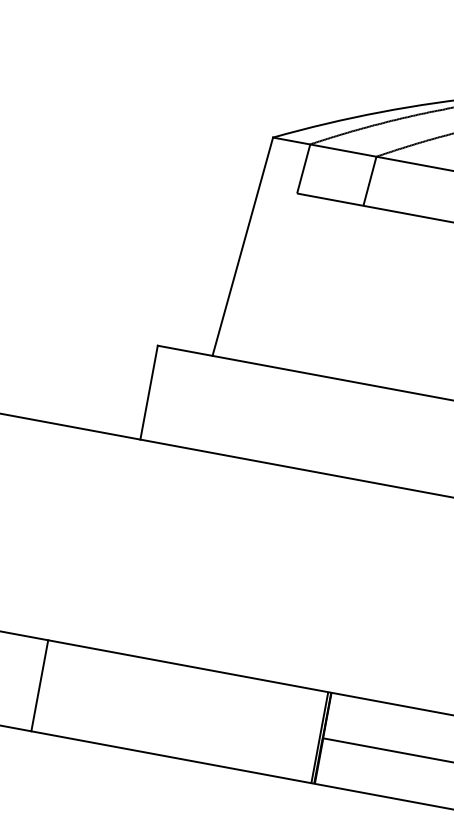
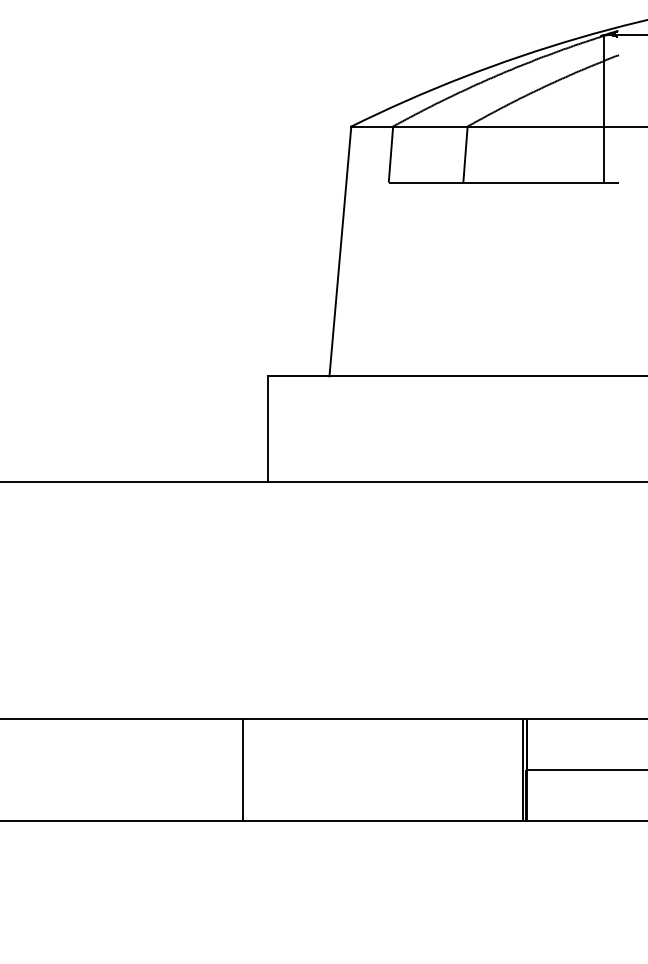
line: (40, 685) -> (243, 769), moved

